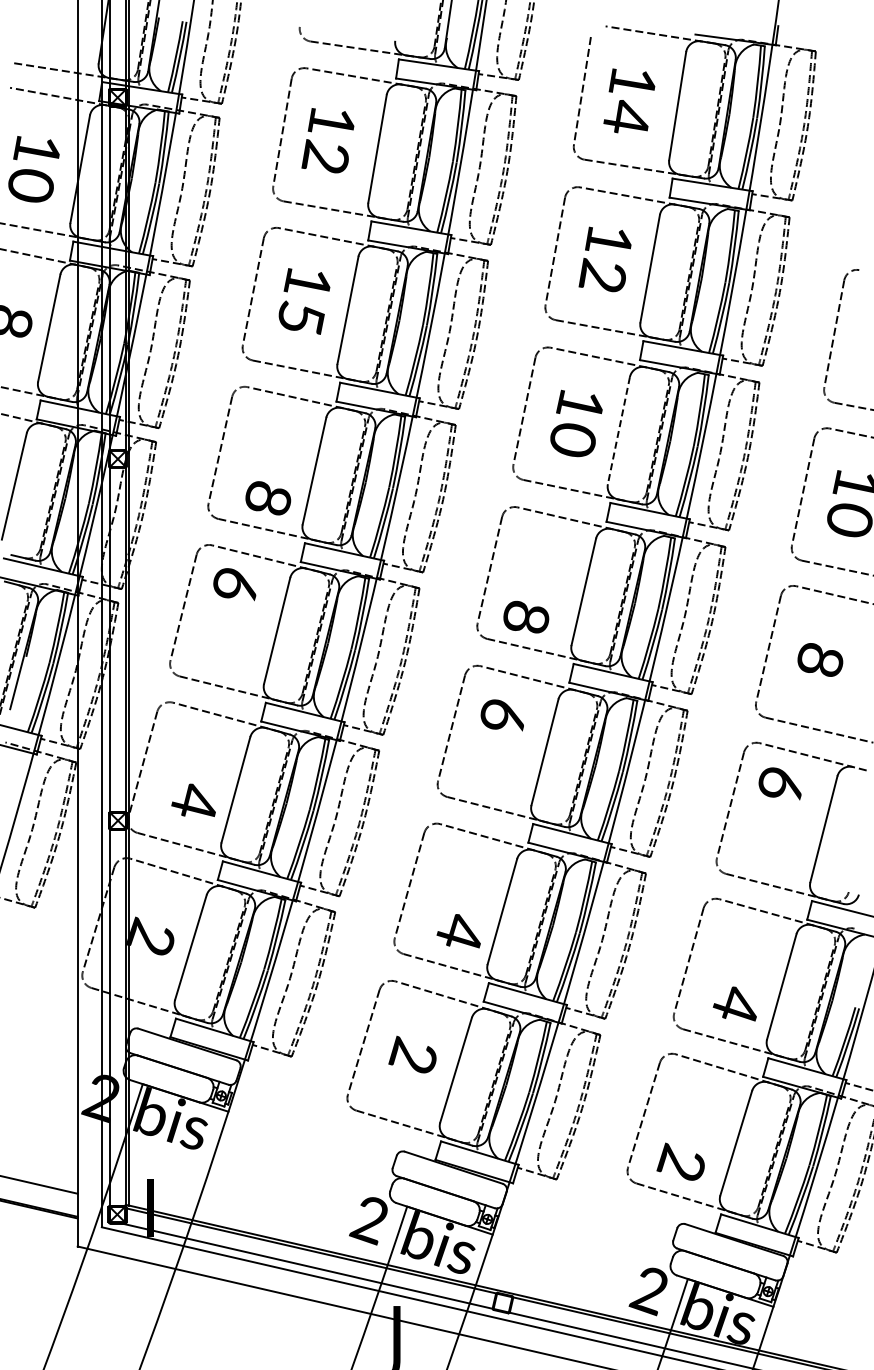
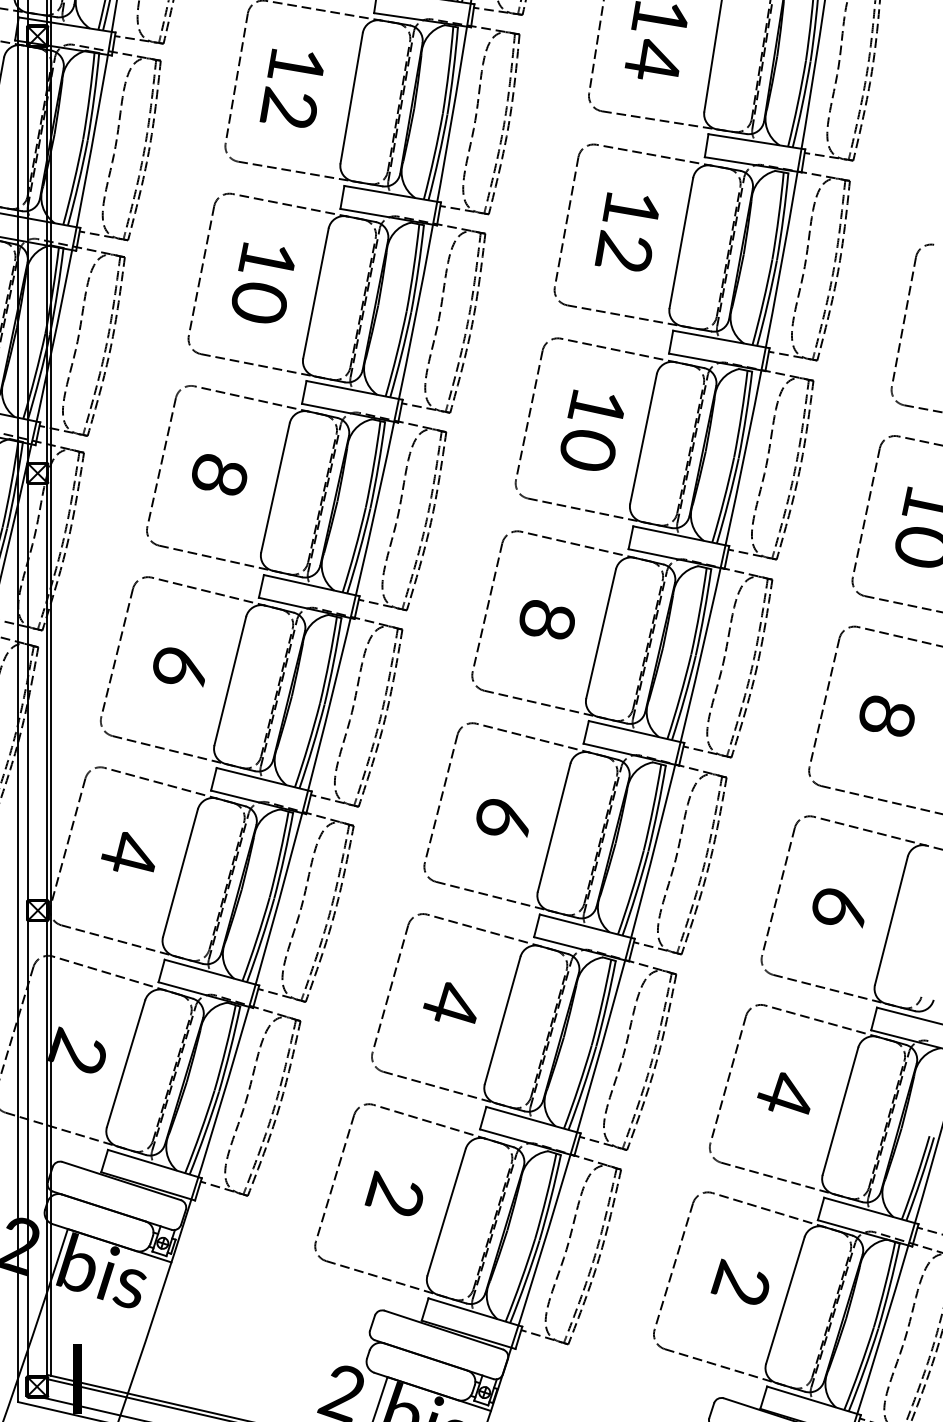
text: (301, 317) -> (259, 302), 15 -> 10
line: (618, 430) -> (643, 438), dashed -> solid
text: (268, 498) -> (219, 475), moved
text: (234, 584) -> (178, 667), moved
text: (526, 617) -> (547, 620), moved
text: (501, 715) -> (501, 818), moved
text: (779, 783) -> (837, 907), moved
text: (193, 799) -> (127, 851), moved
text: (458, 931) -> (449, 1003), moved
text: (734, 1003) -> (783, 1092), moved
text: (680, 1161) -> (739, 1281), moved

